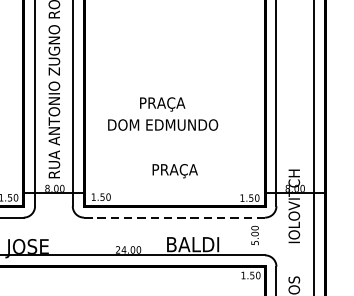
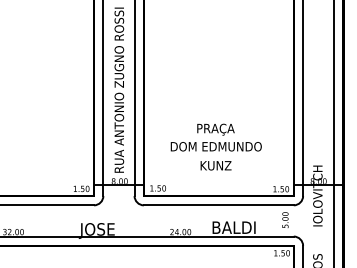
text: (162, 113) -> (215, 137), moved
text: (175, 170) -> (219, 166), PRAÇA -> KUNZ
line: (174, 217) -> (218, 205), dashed -> solid

